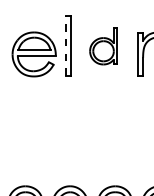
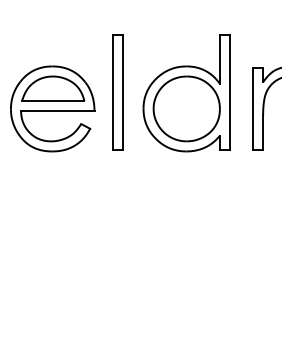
line: (65, 45) -> (113, 91), dashed -> solid
part: (103, 46) -> (186, 93), size x1.67

